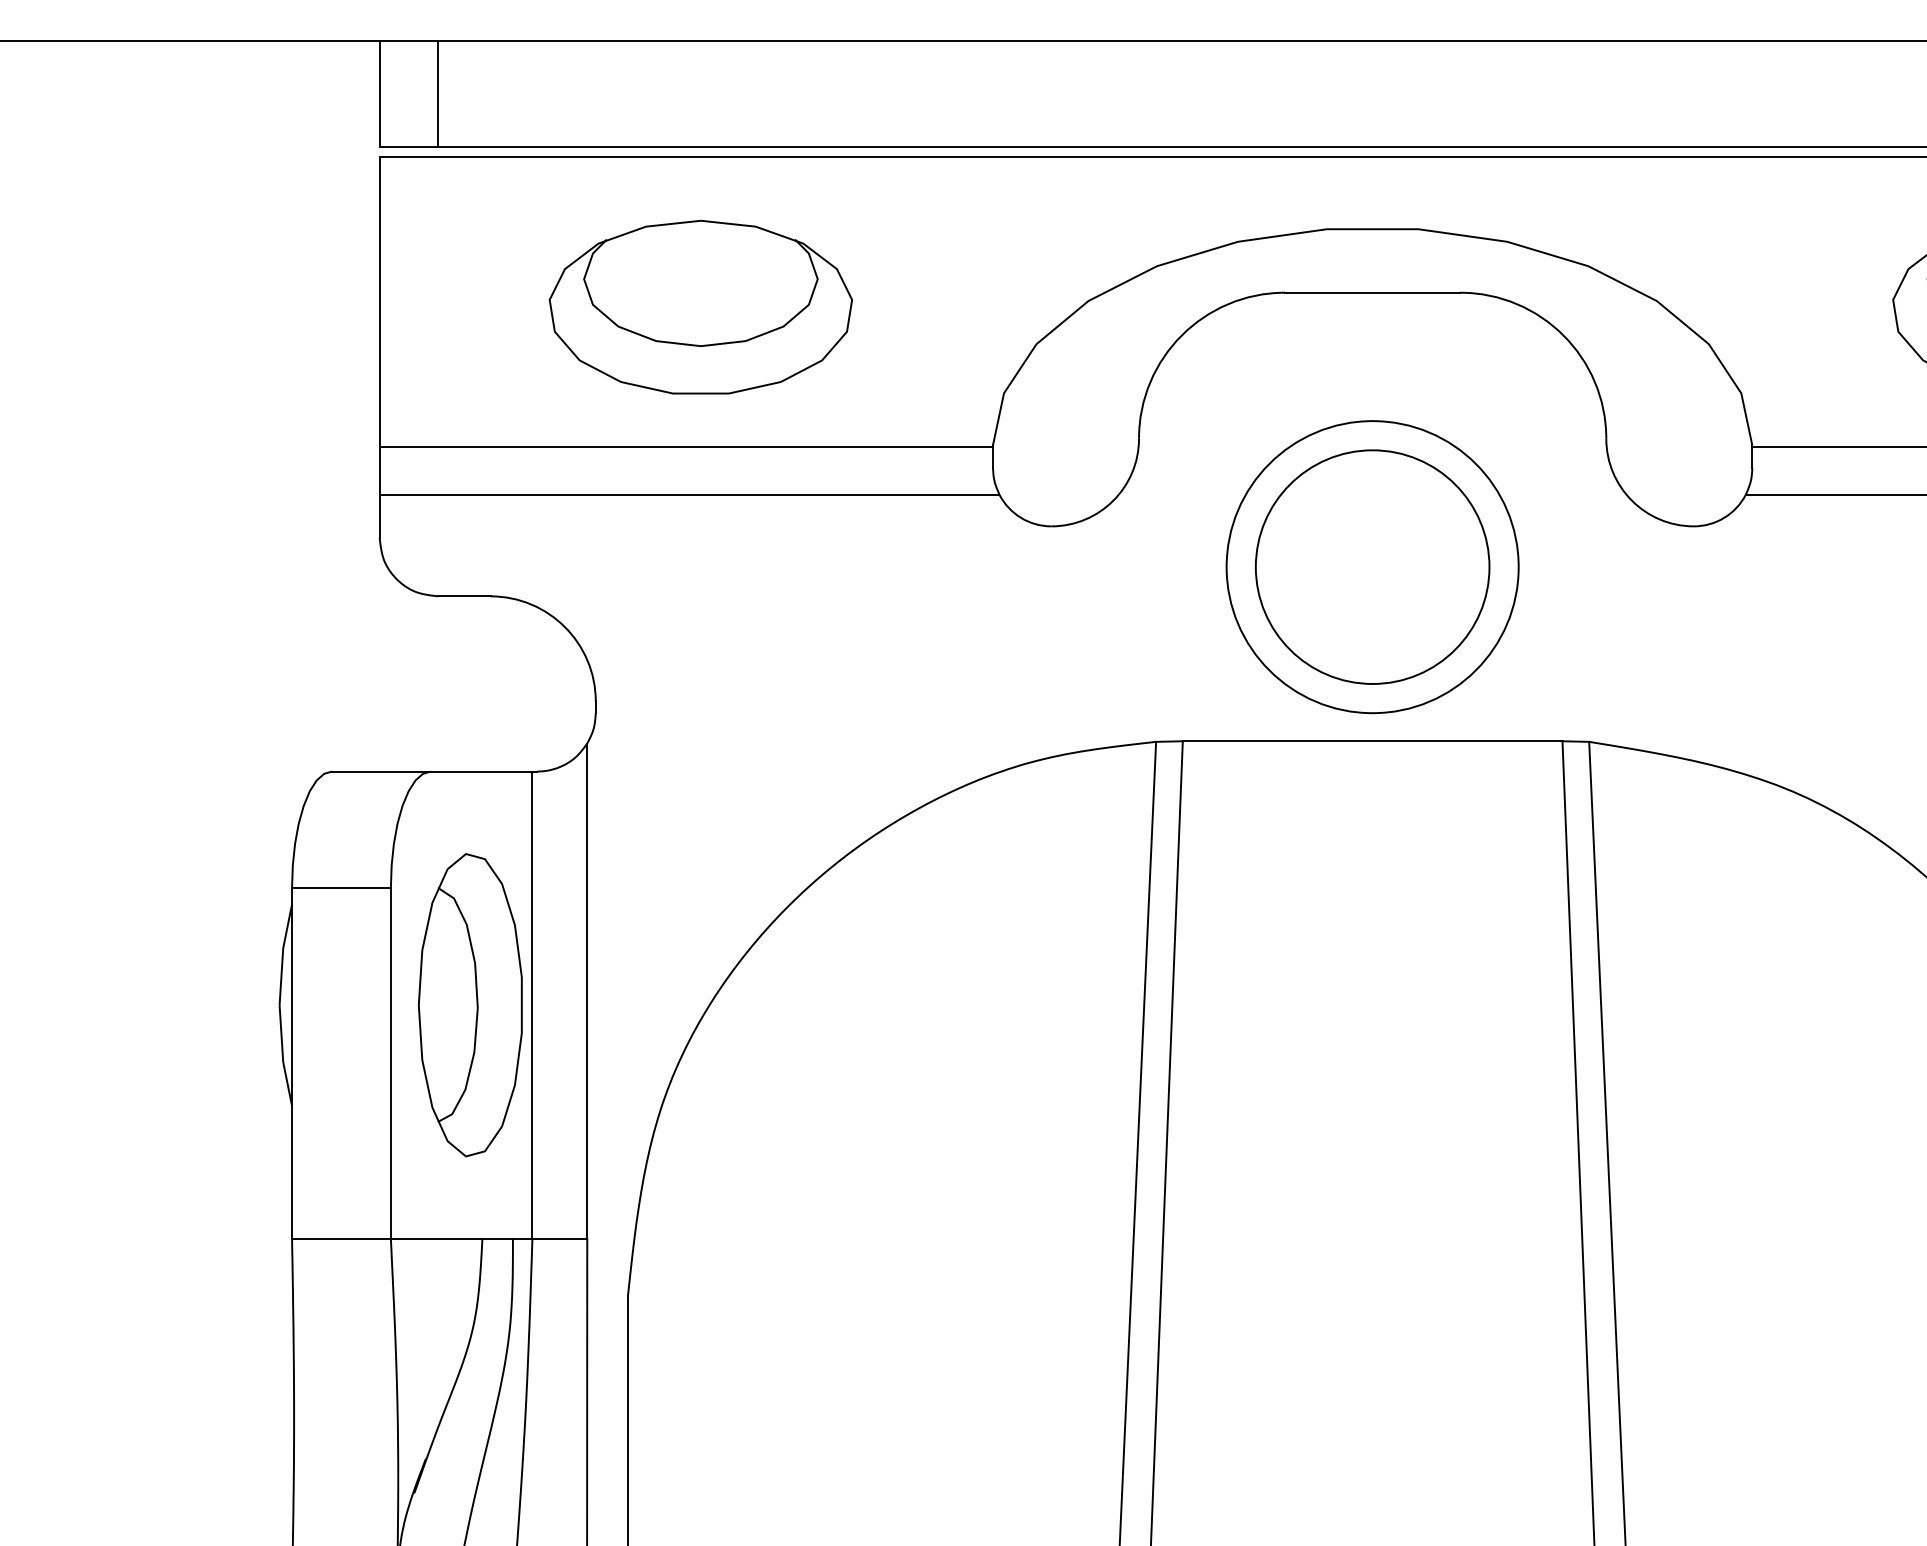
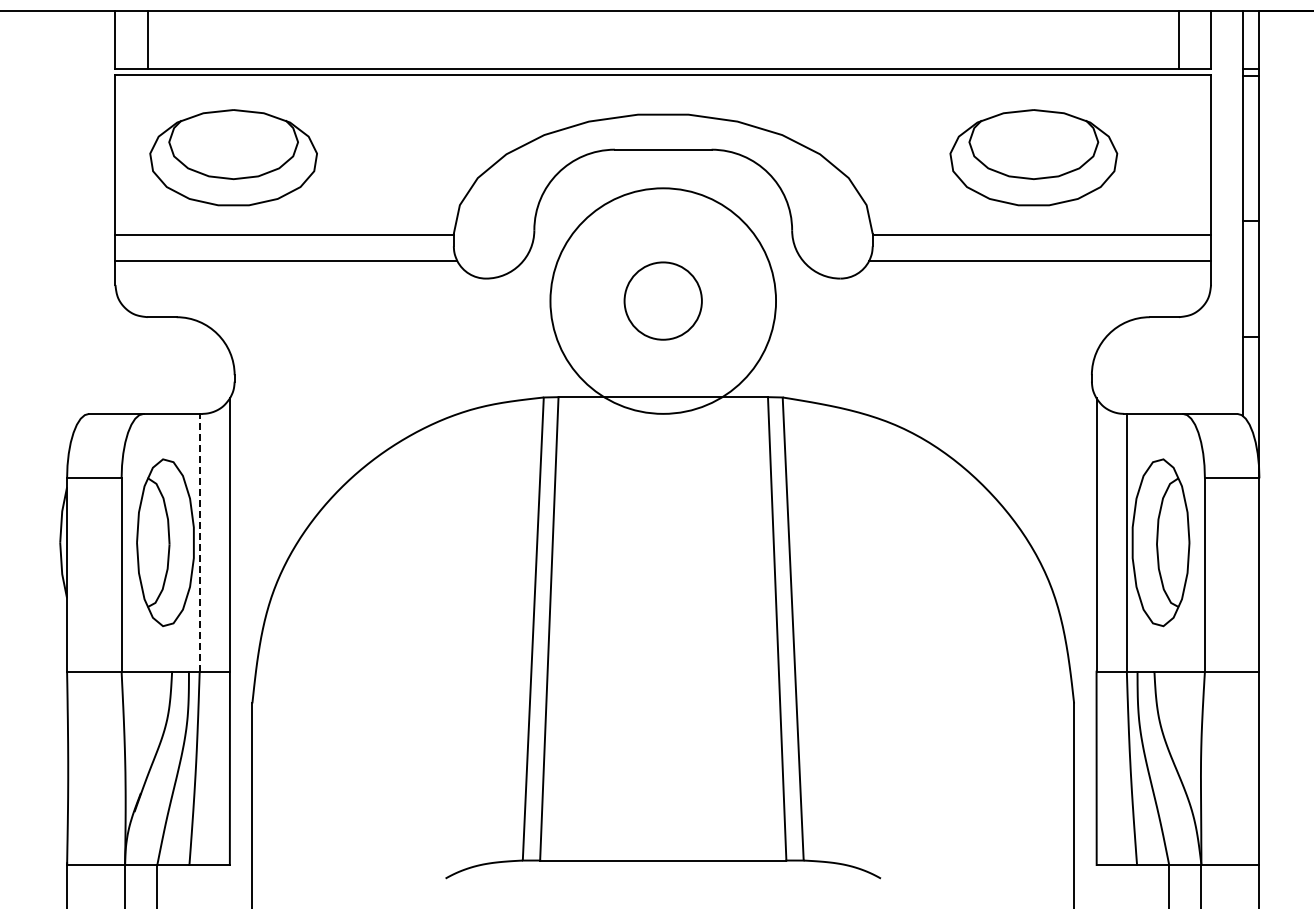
part: (700, 306) -> (233, 157), moved
circle: (1371, 566) -> (662, 300), size x0.6
circle: (1371, 566) -> (662, 300), size x1.4
line: (532, 1004) -> (199, 542), solid -> dashed

